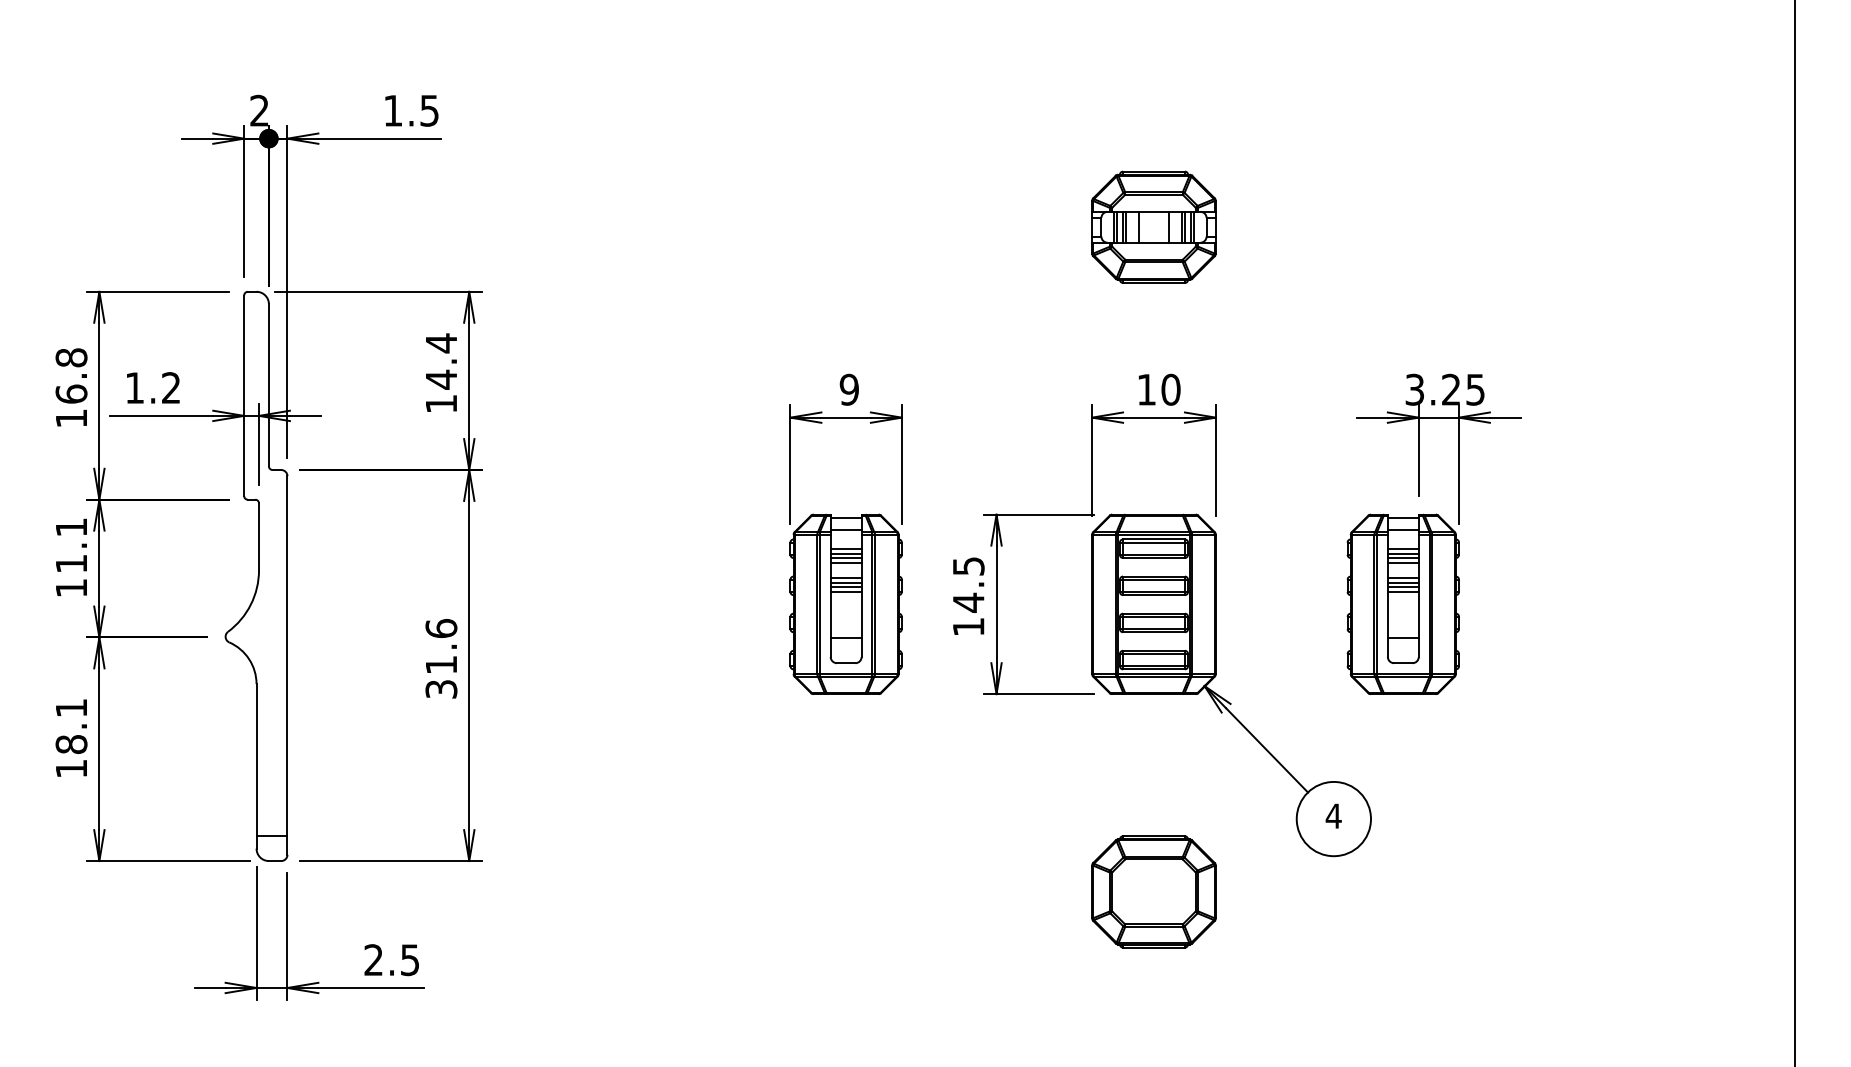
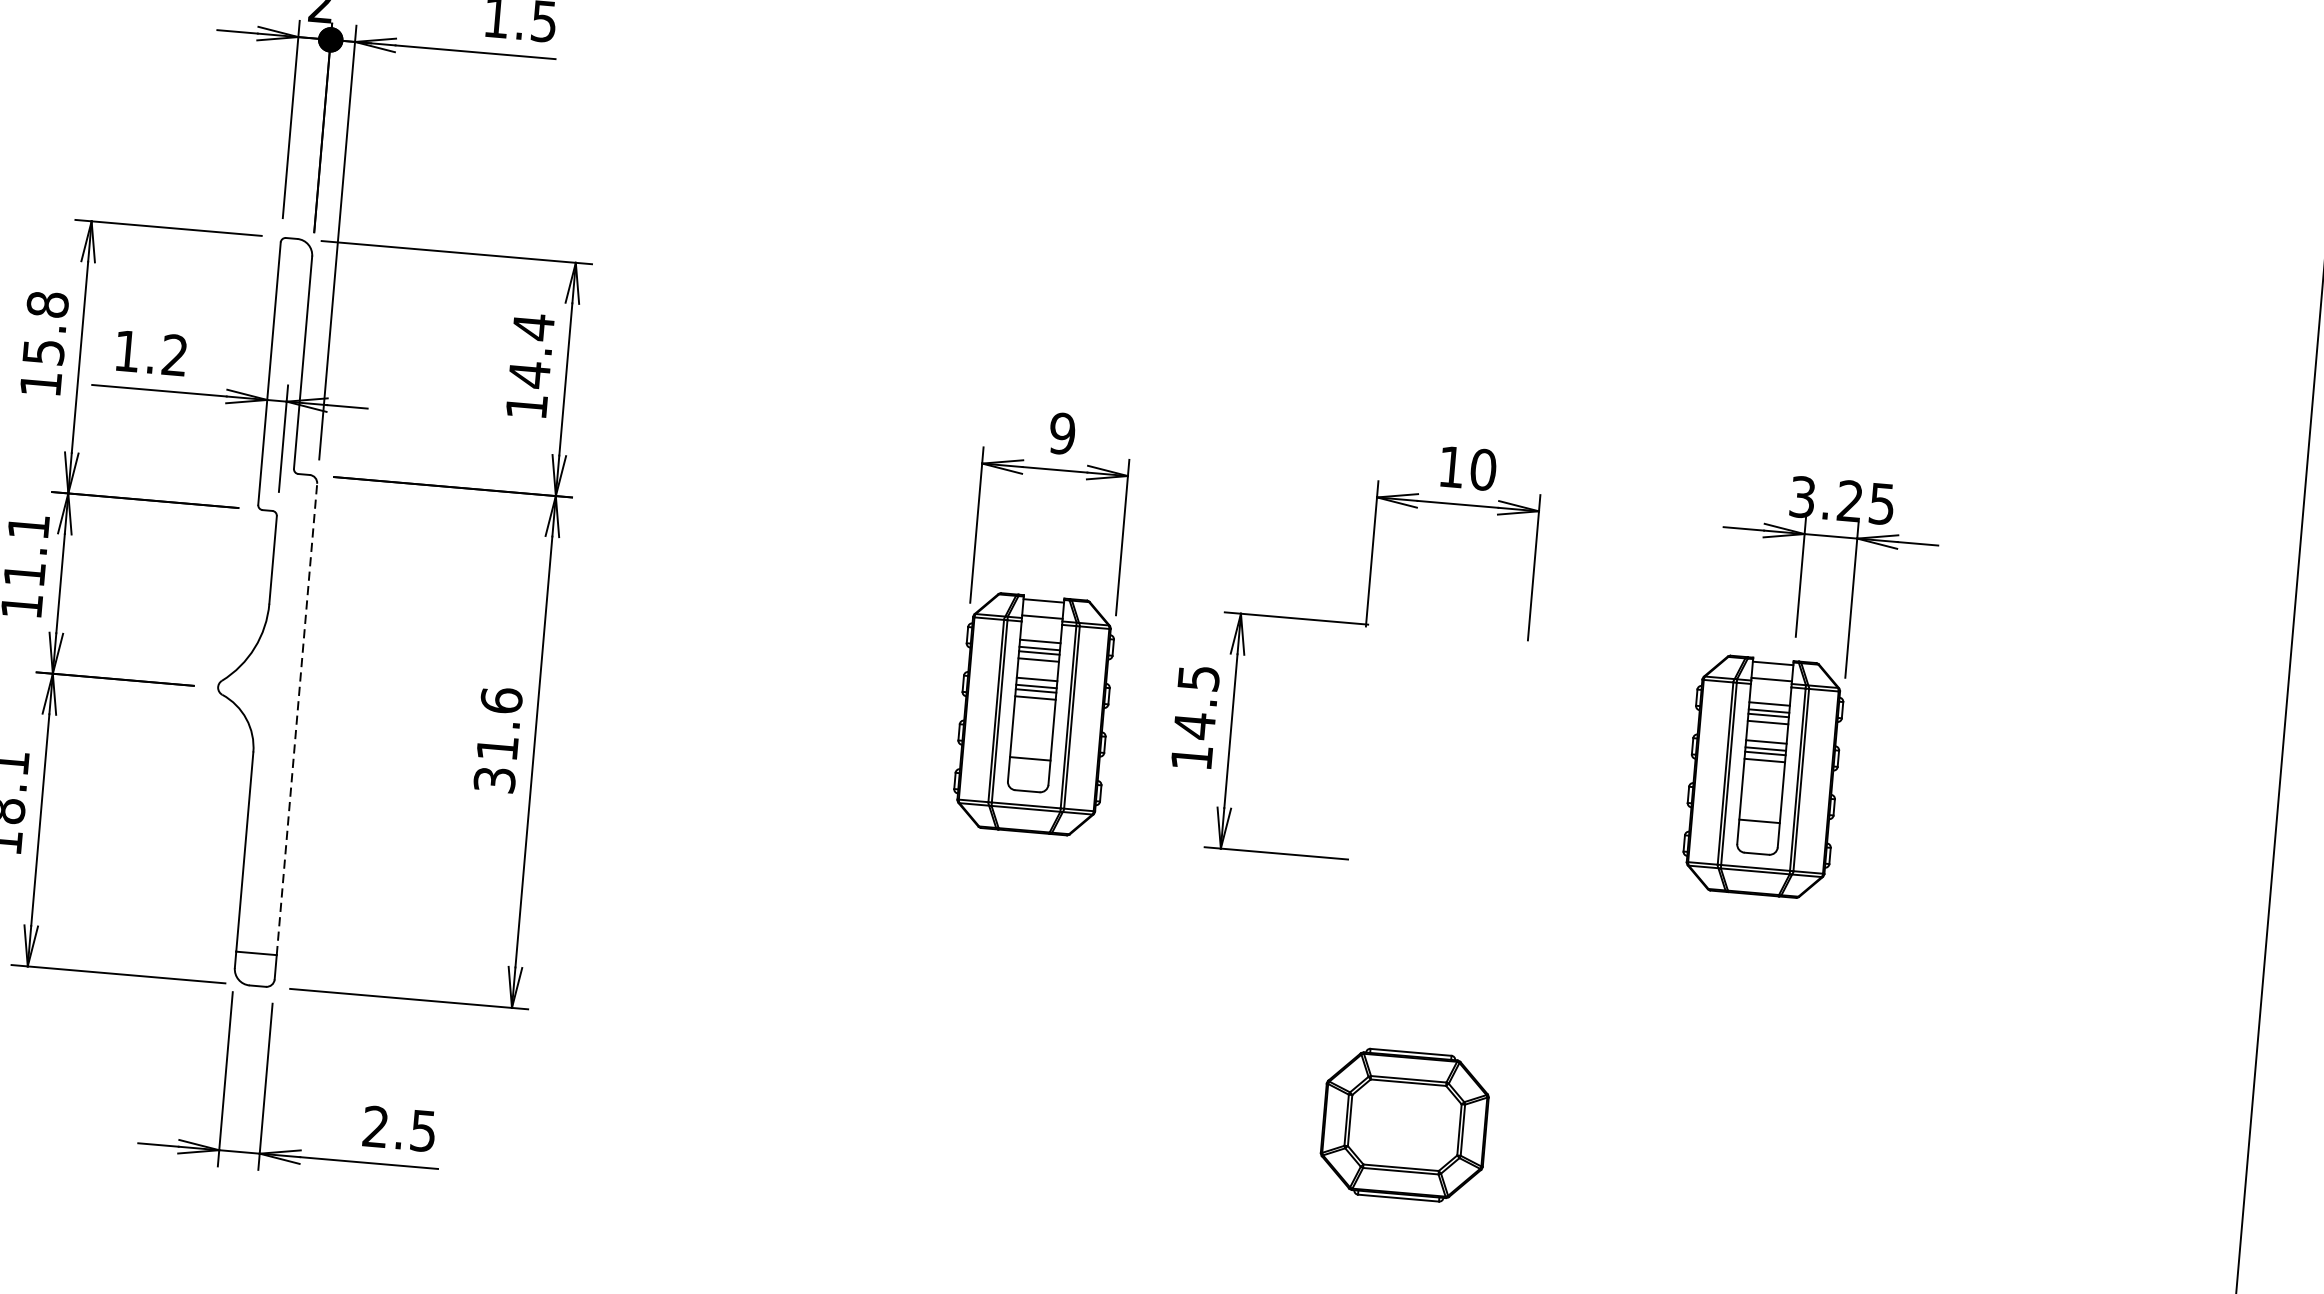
part: (1153, 226) -> (1478, 254), removed
text: (71, 393) -> (43, 351), 16.8 -> 15.8
line: (287, 655) -> (297, 718), solid -> dashed
part: (1223, 697) -> (1517, 878), removed

